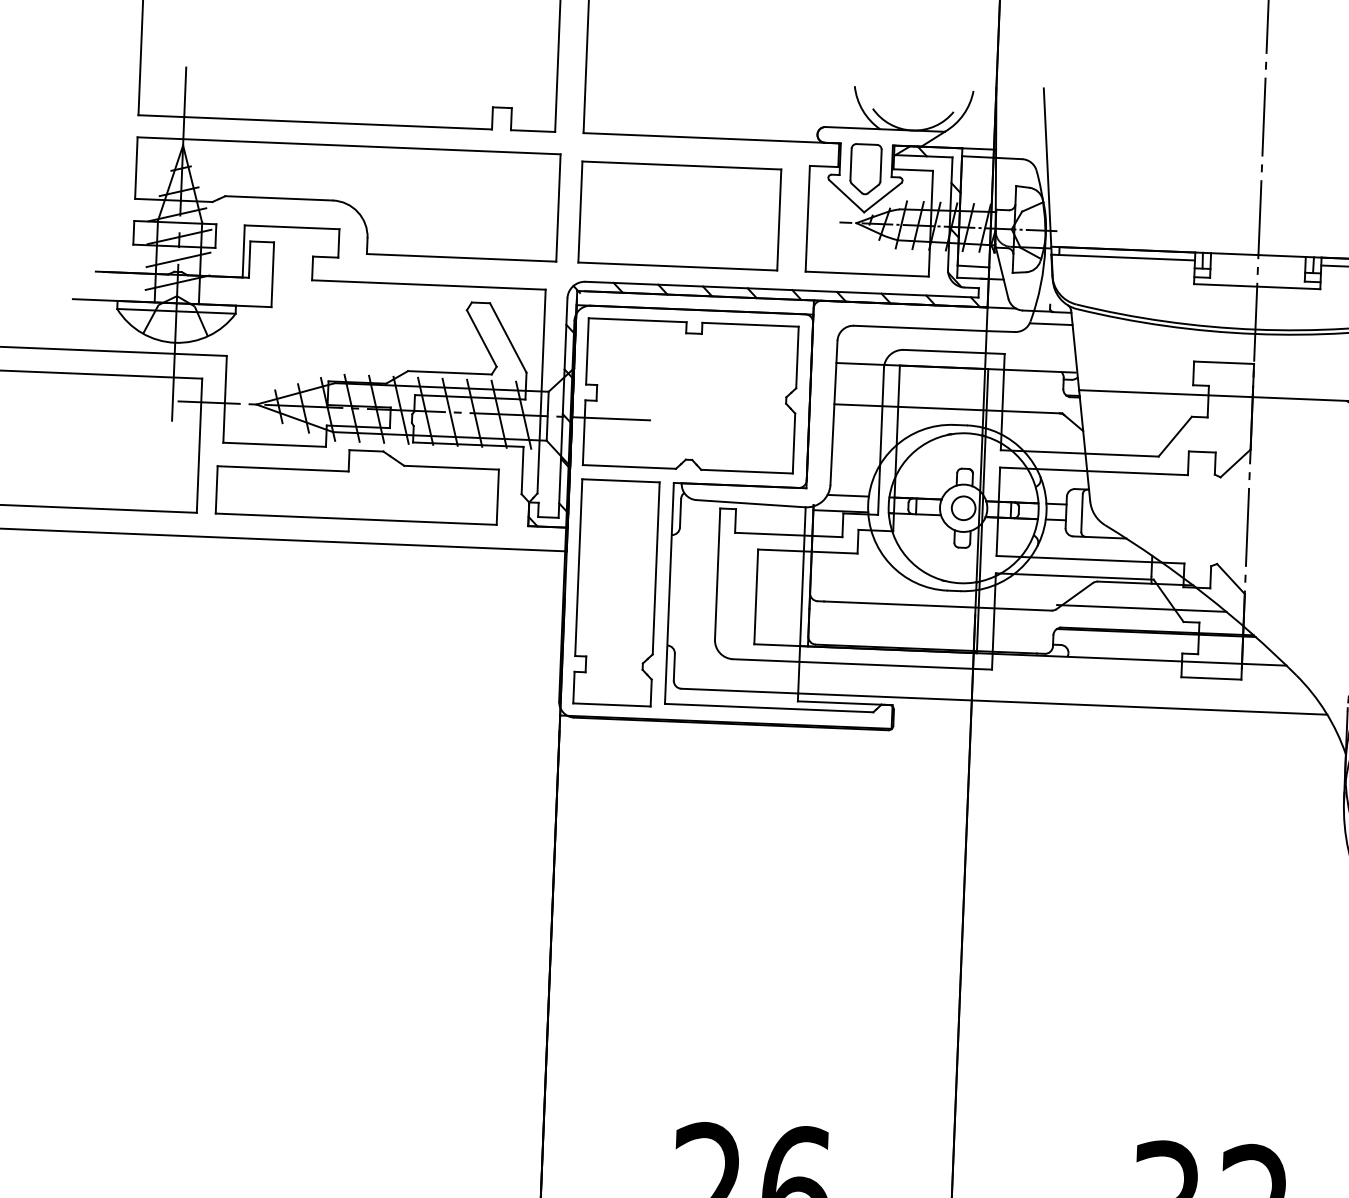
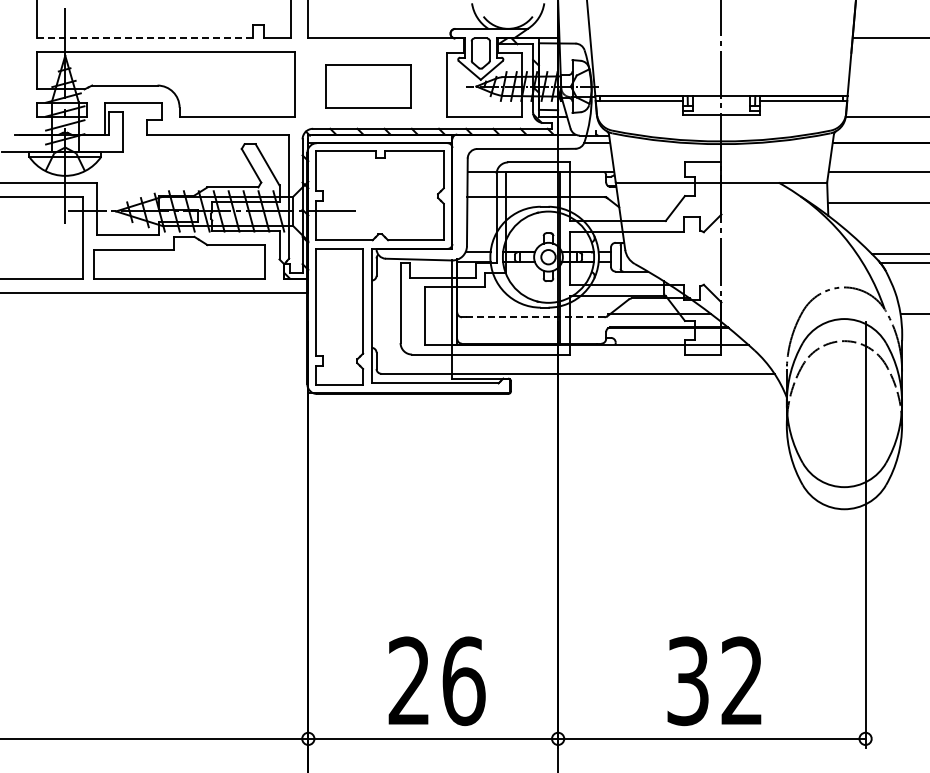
line: (316, 122) -> (145, 38), solid -> dashed
part: (679, 215) -> (368, 86), size x0.7
line: (936, 606) -> (534, 317), solid -> dashed

